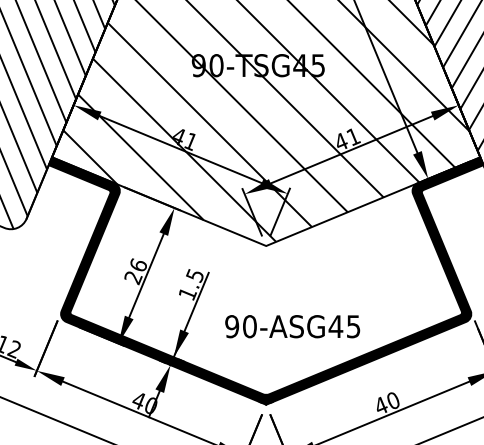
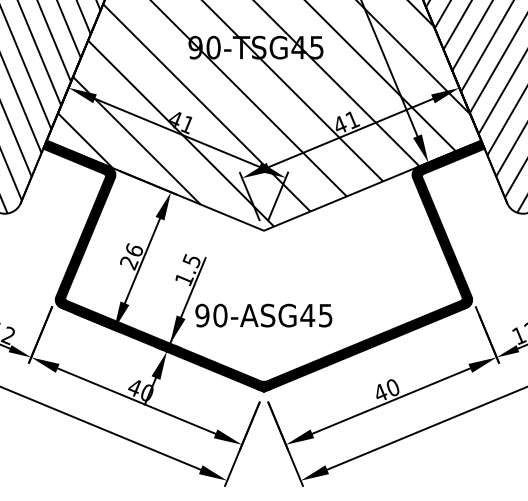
text: (292, 326) -> (263, 315), moved

